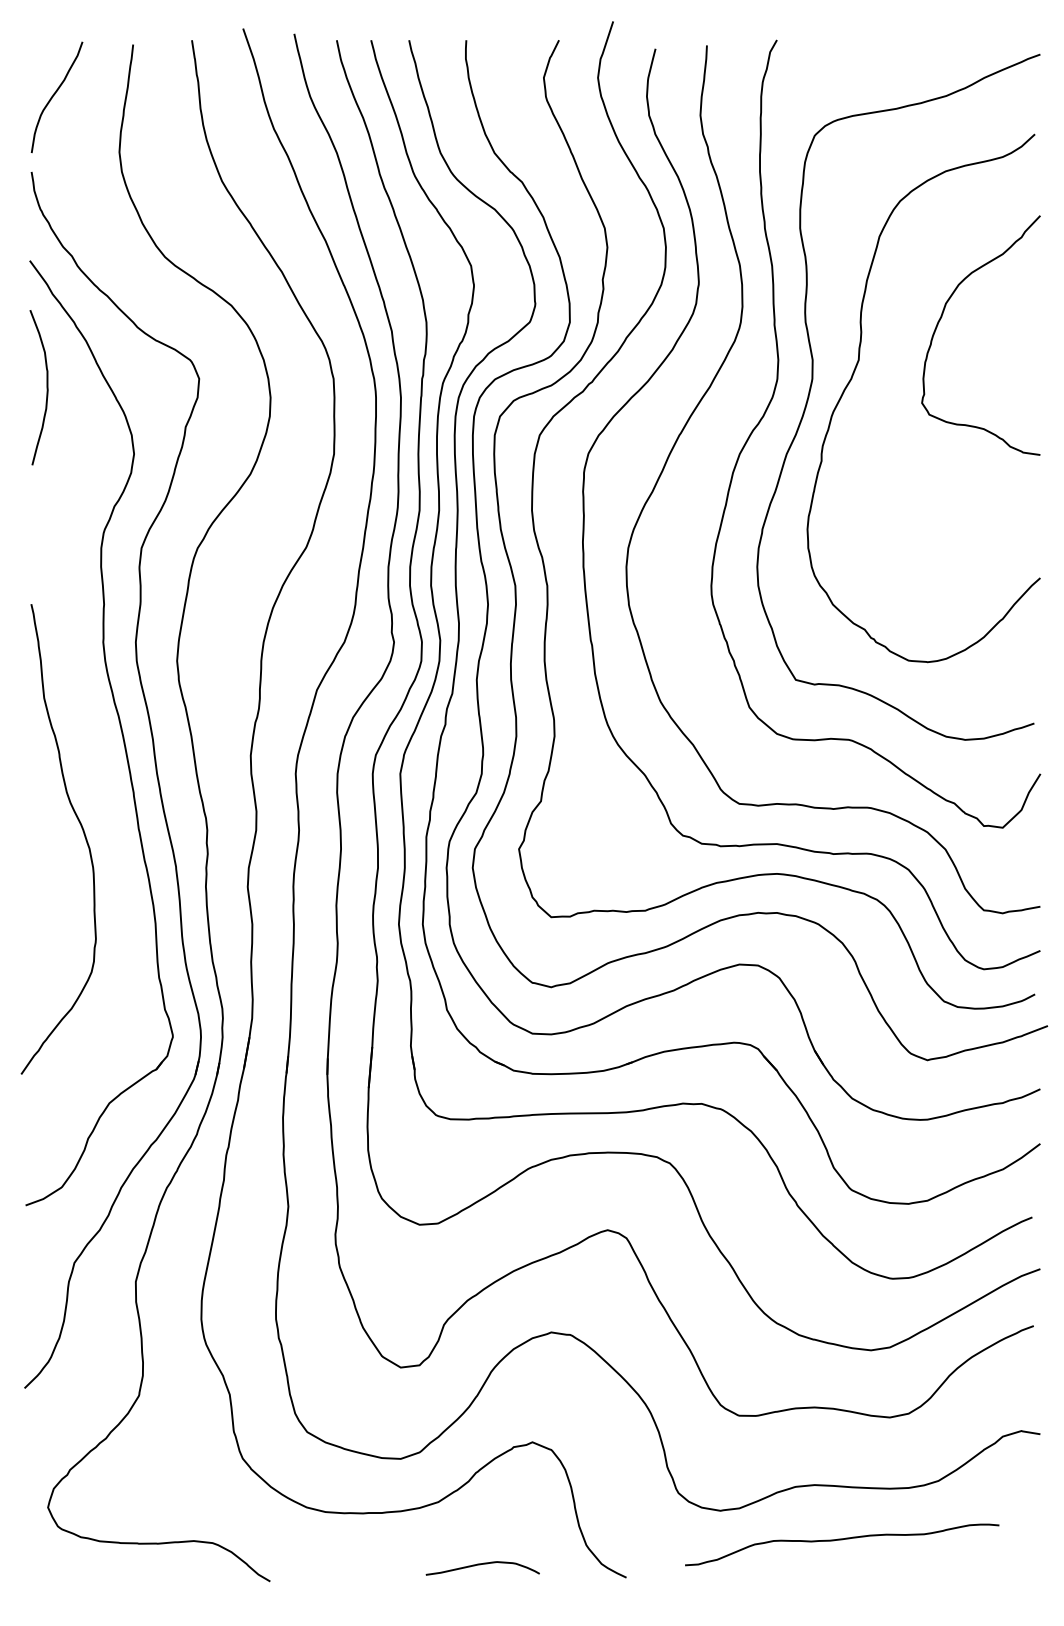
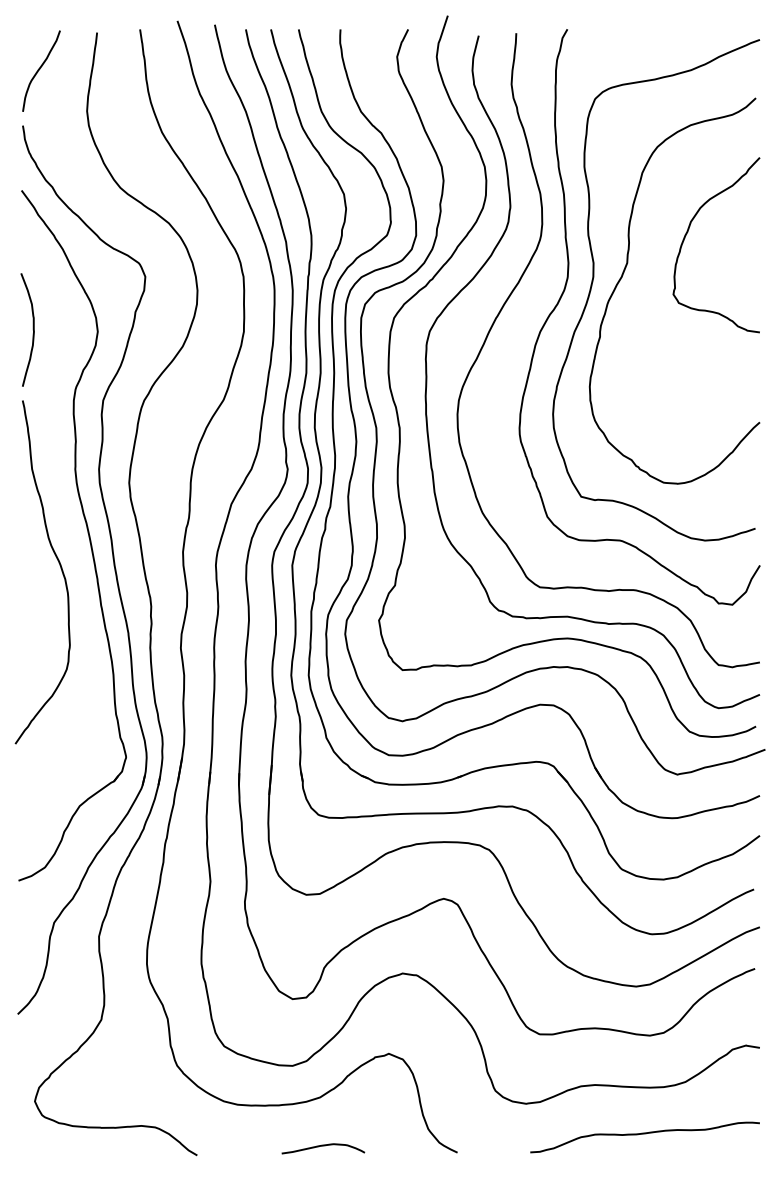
curve: (46, 387) -> (33, 329), moved
curve: (82, 831) -> (60, 566), moved
curve: (842, 1540) -> (645, 1134), moved
curve: (480, 1565) -> (321, 1146), moved

